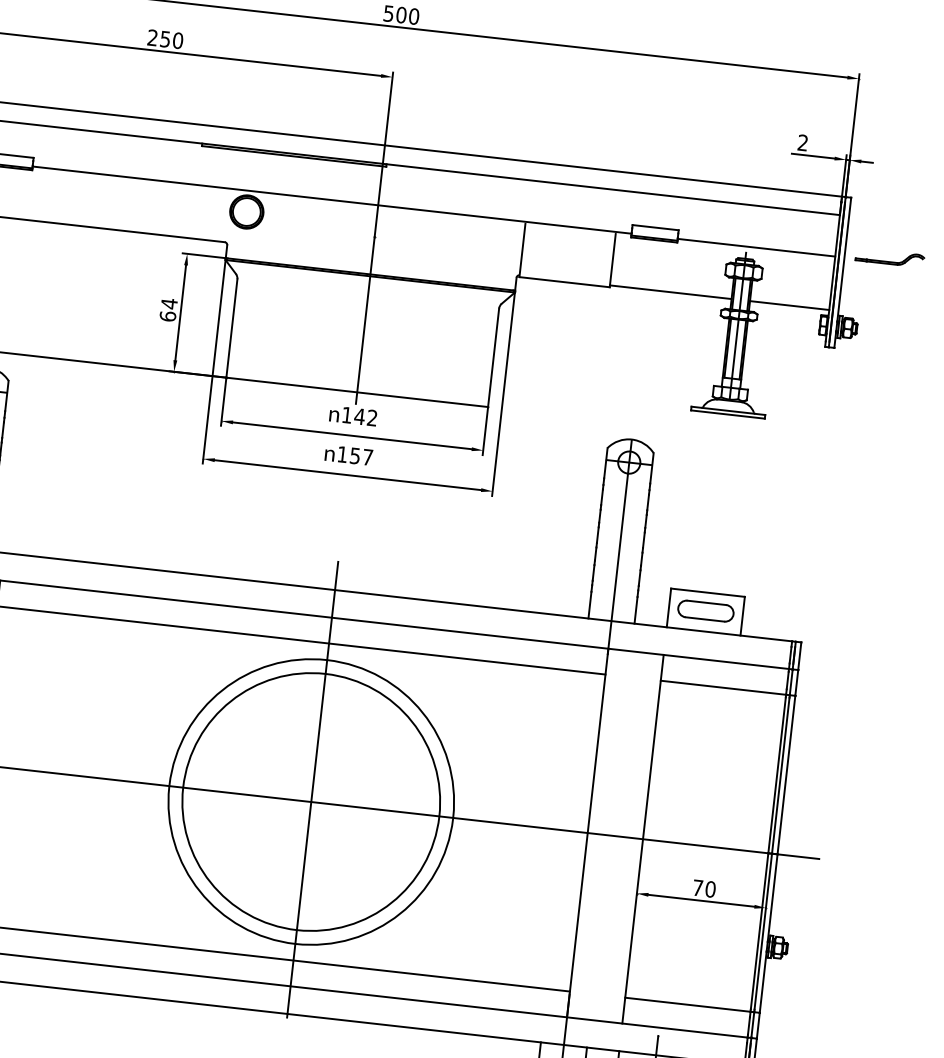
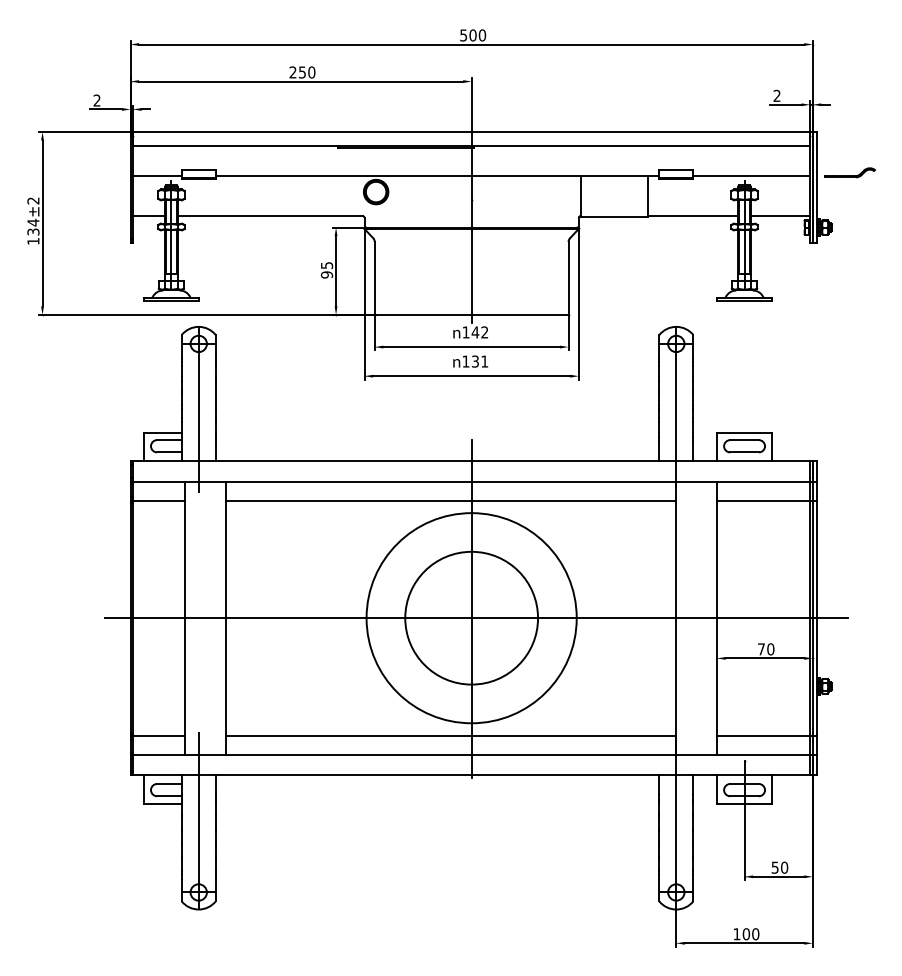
text: (168, 309) -> (326, 269), 64 -> 95
text: (362, 456) -> (480, 361), 157 -> 131
circle: (311, 802) -> (471, 618), size x0.7

